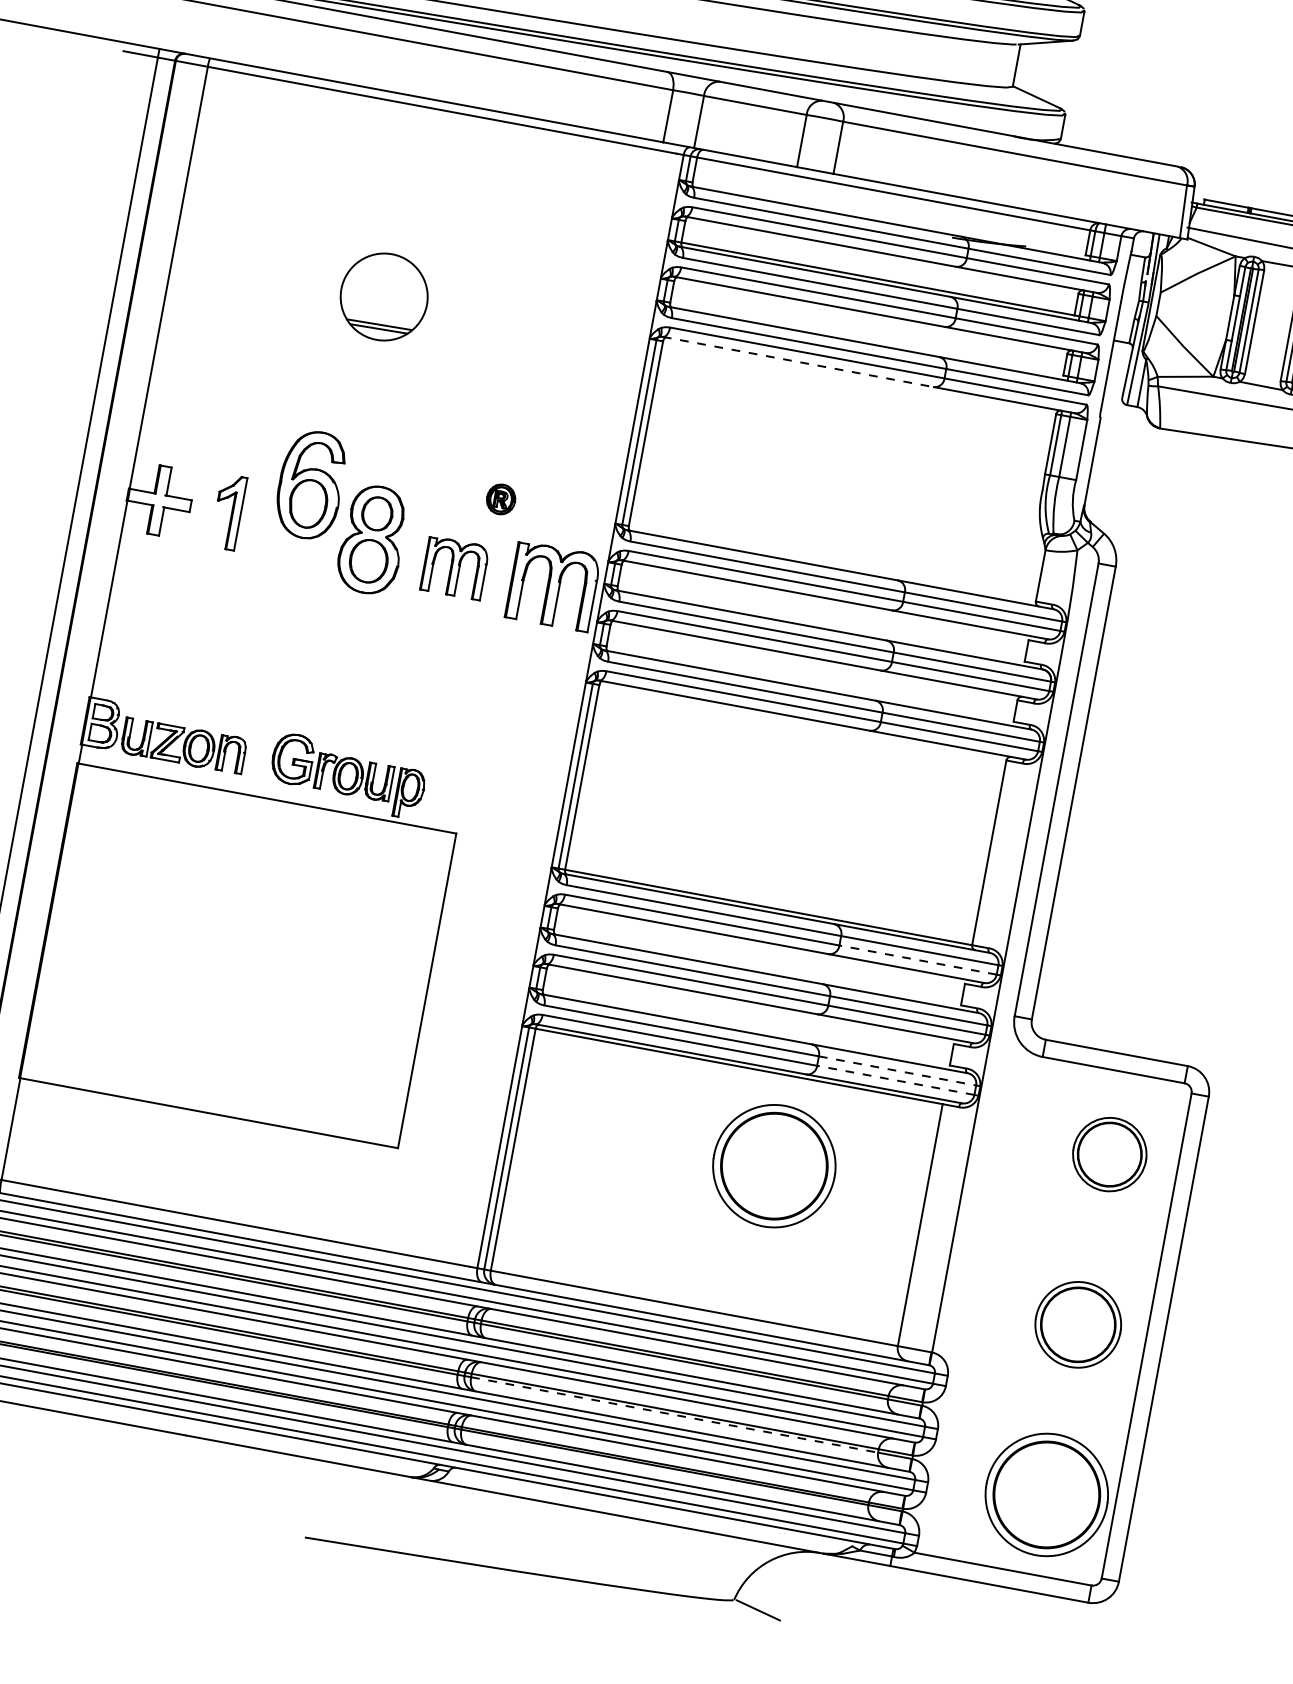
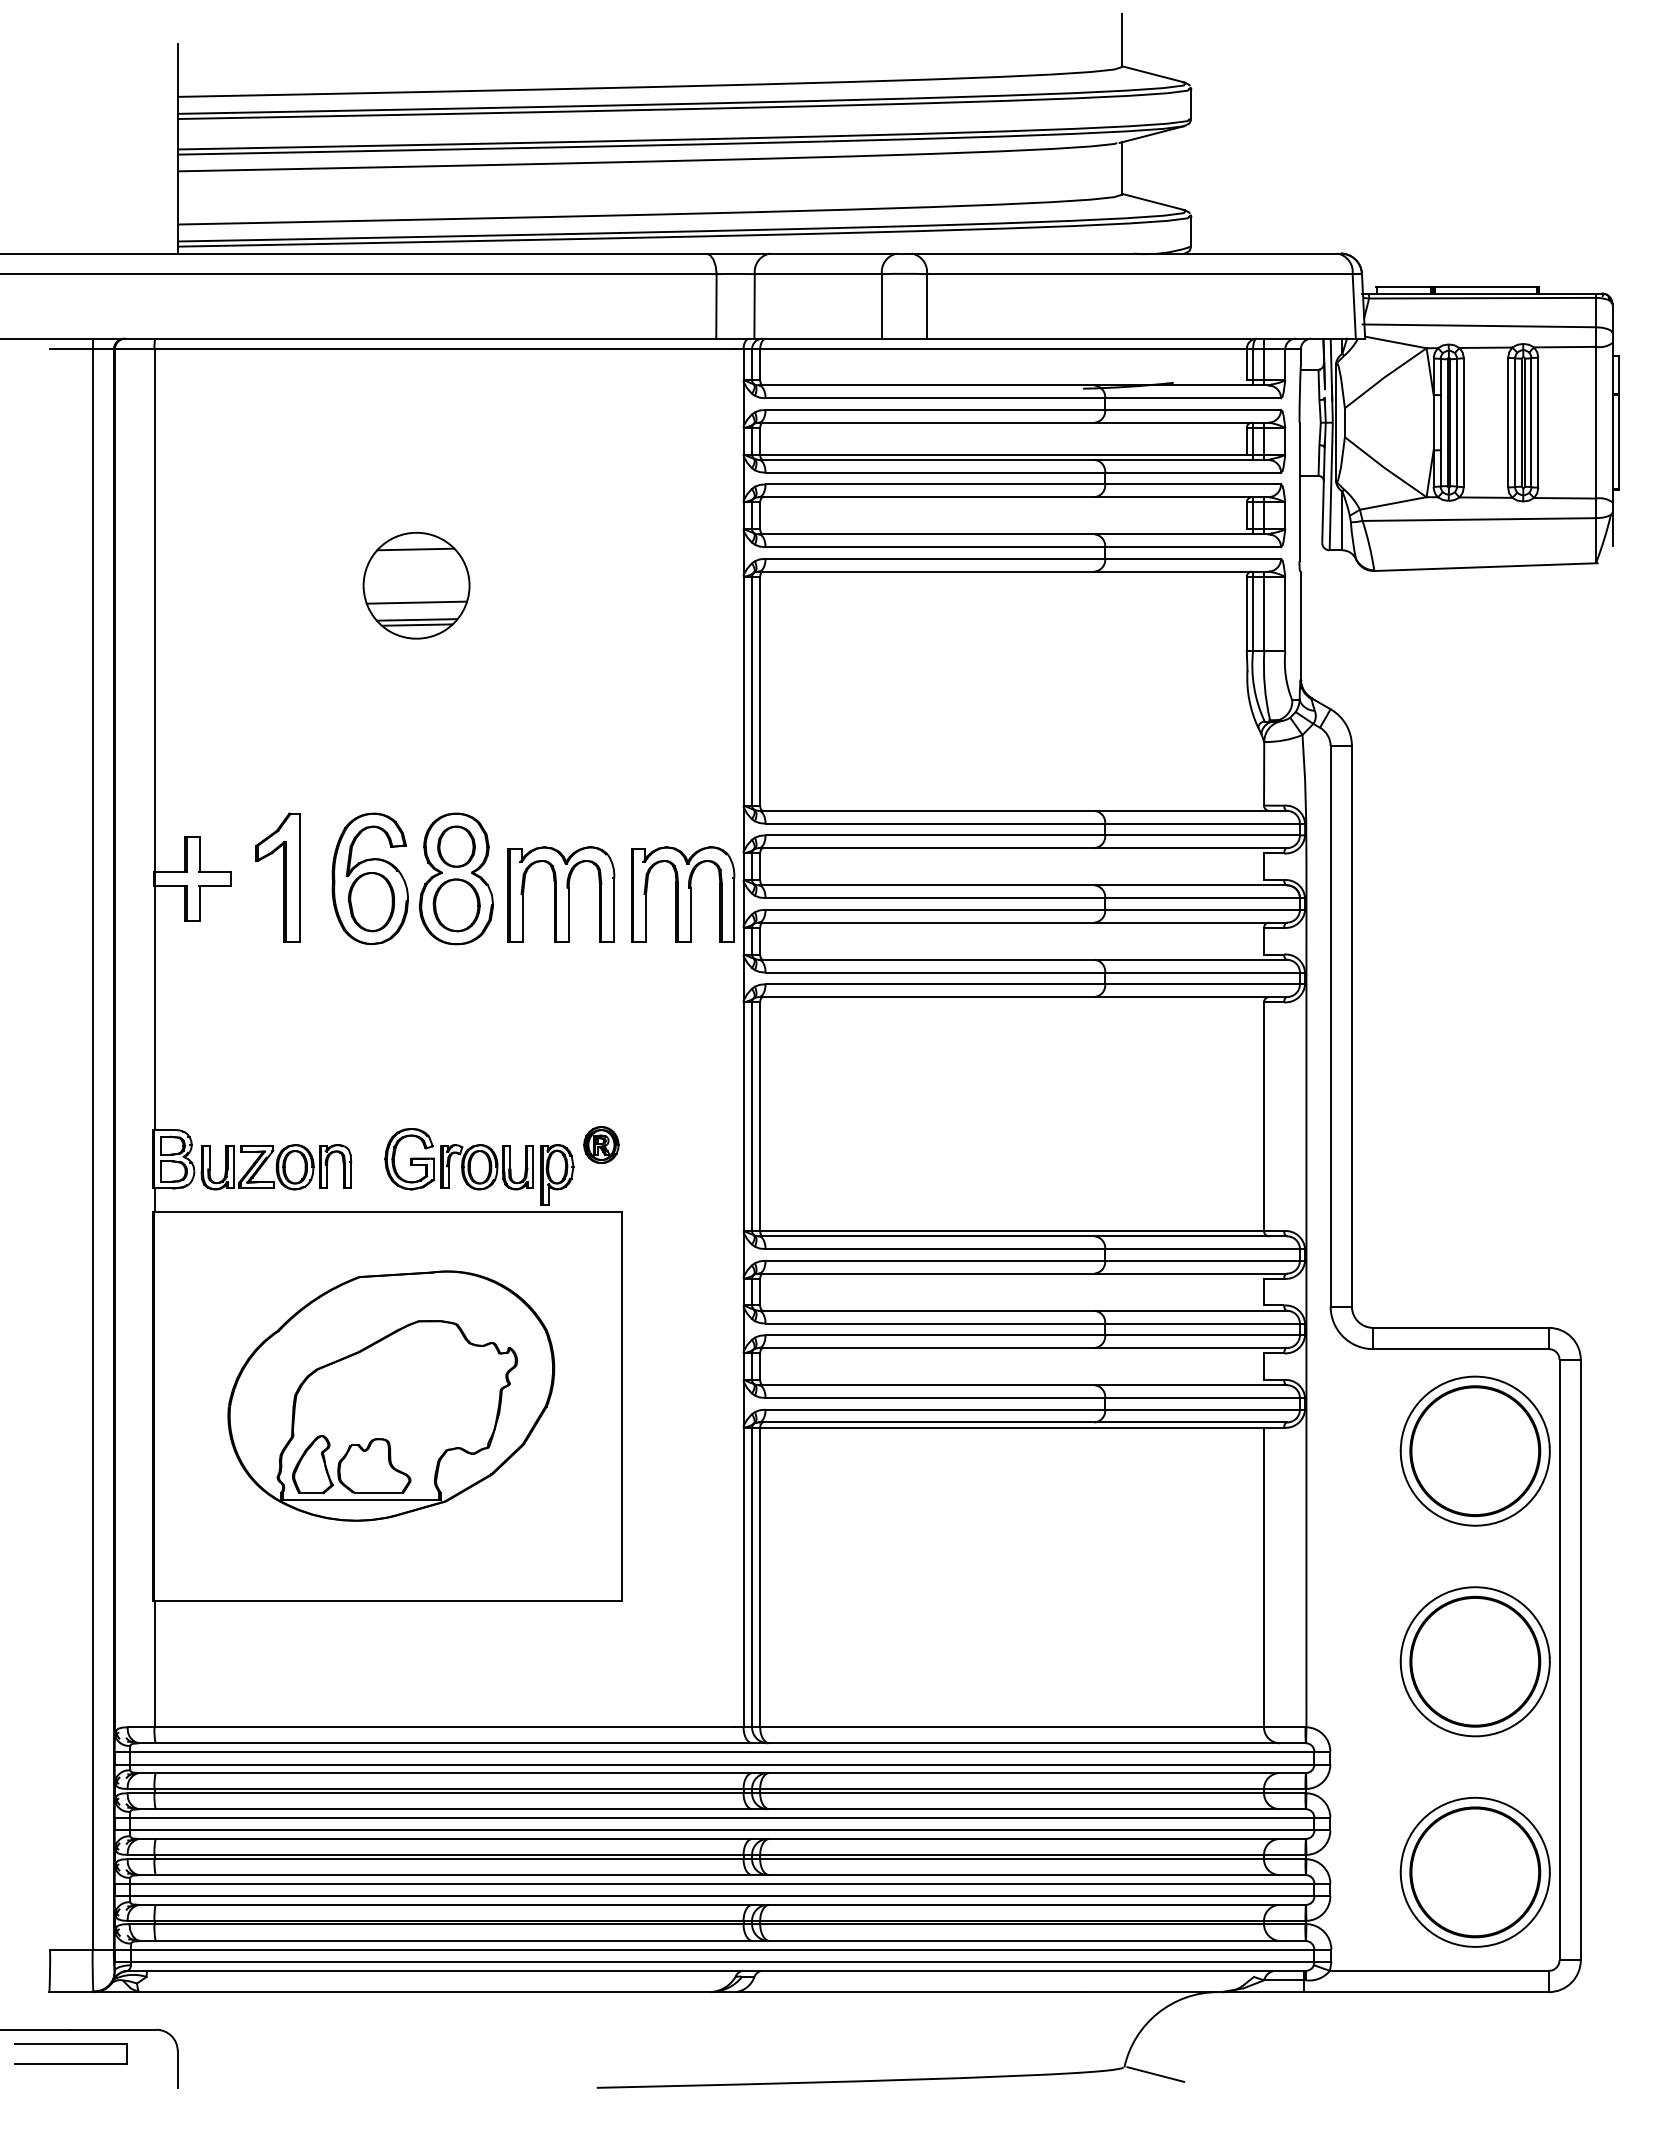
line: (388, 267) -> (415, 549), added
line: (381, 310) -> (416, 602), added
line: (798, 361) -> (926, 571), dashed -> solid
part: (310, 484) -> (369, 878), moved
part: (501, 499) -> (601, 1144), moved
part: (228, 511) -> (277, 877), size x1.43
part: (455, 568) -> (561, 894), size x1.43
part: (242, 947) -> (391, 1395), added
line: (918, 959) -> (1202, 1260), dashed -> solid
line: (898, 1071) -> (1203, 1398), dashed -> solid
line: (895, 1080) -> (1202, 1409), dashed -> solid
part: (1109, 1154) -> (1474, 1450), size x1.67
part: (773, 1165) -> (1075, 1538), removed
part: (1077, 1324) -> (1474, 1661), size x1.43
line: (674, 1415) -> (1012, 1859), dashed -> solid

